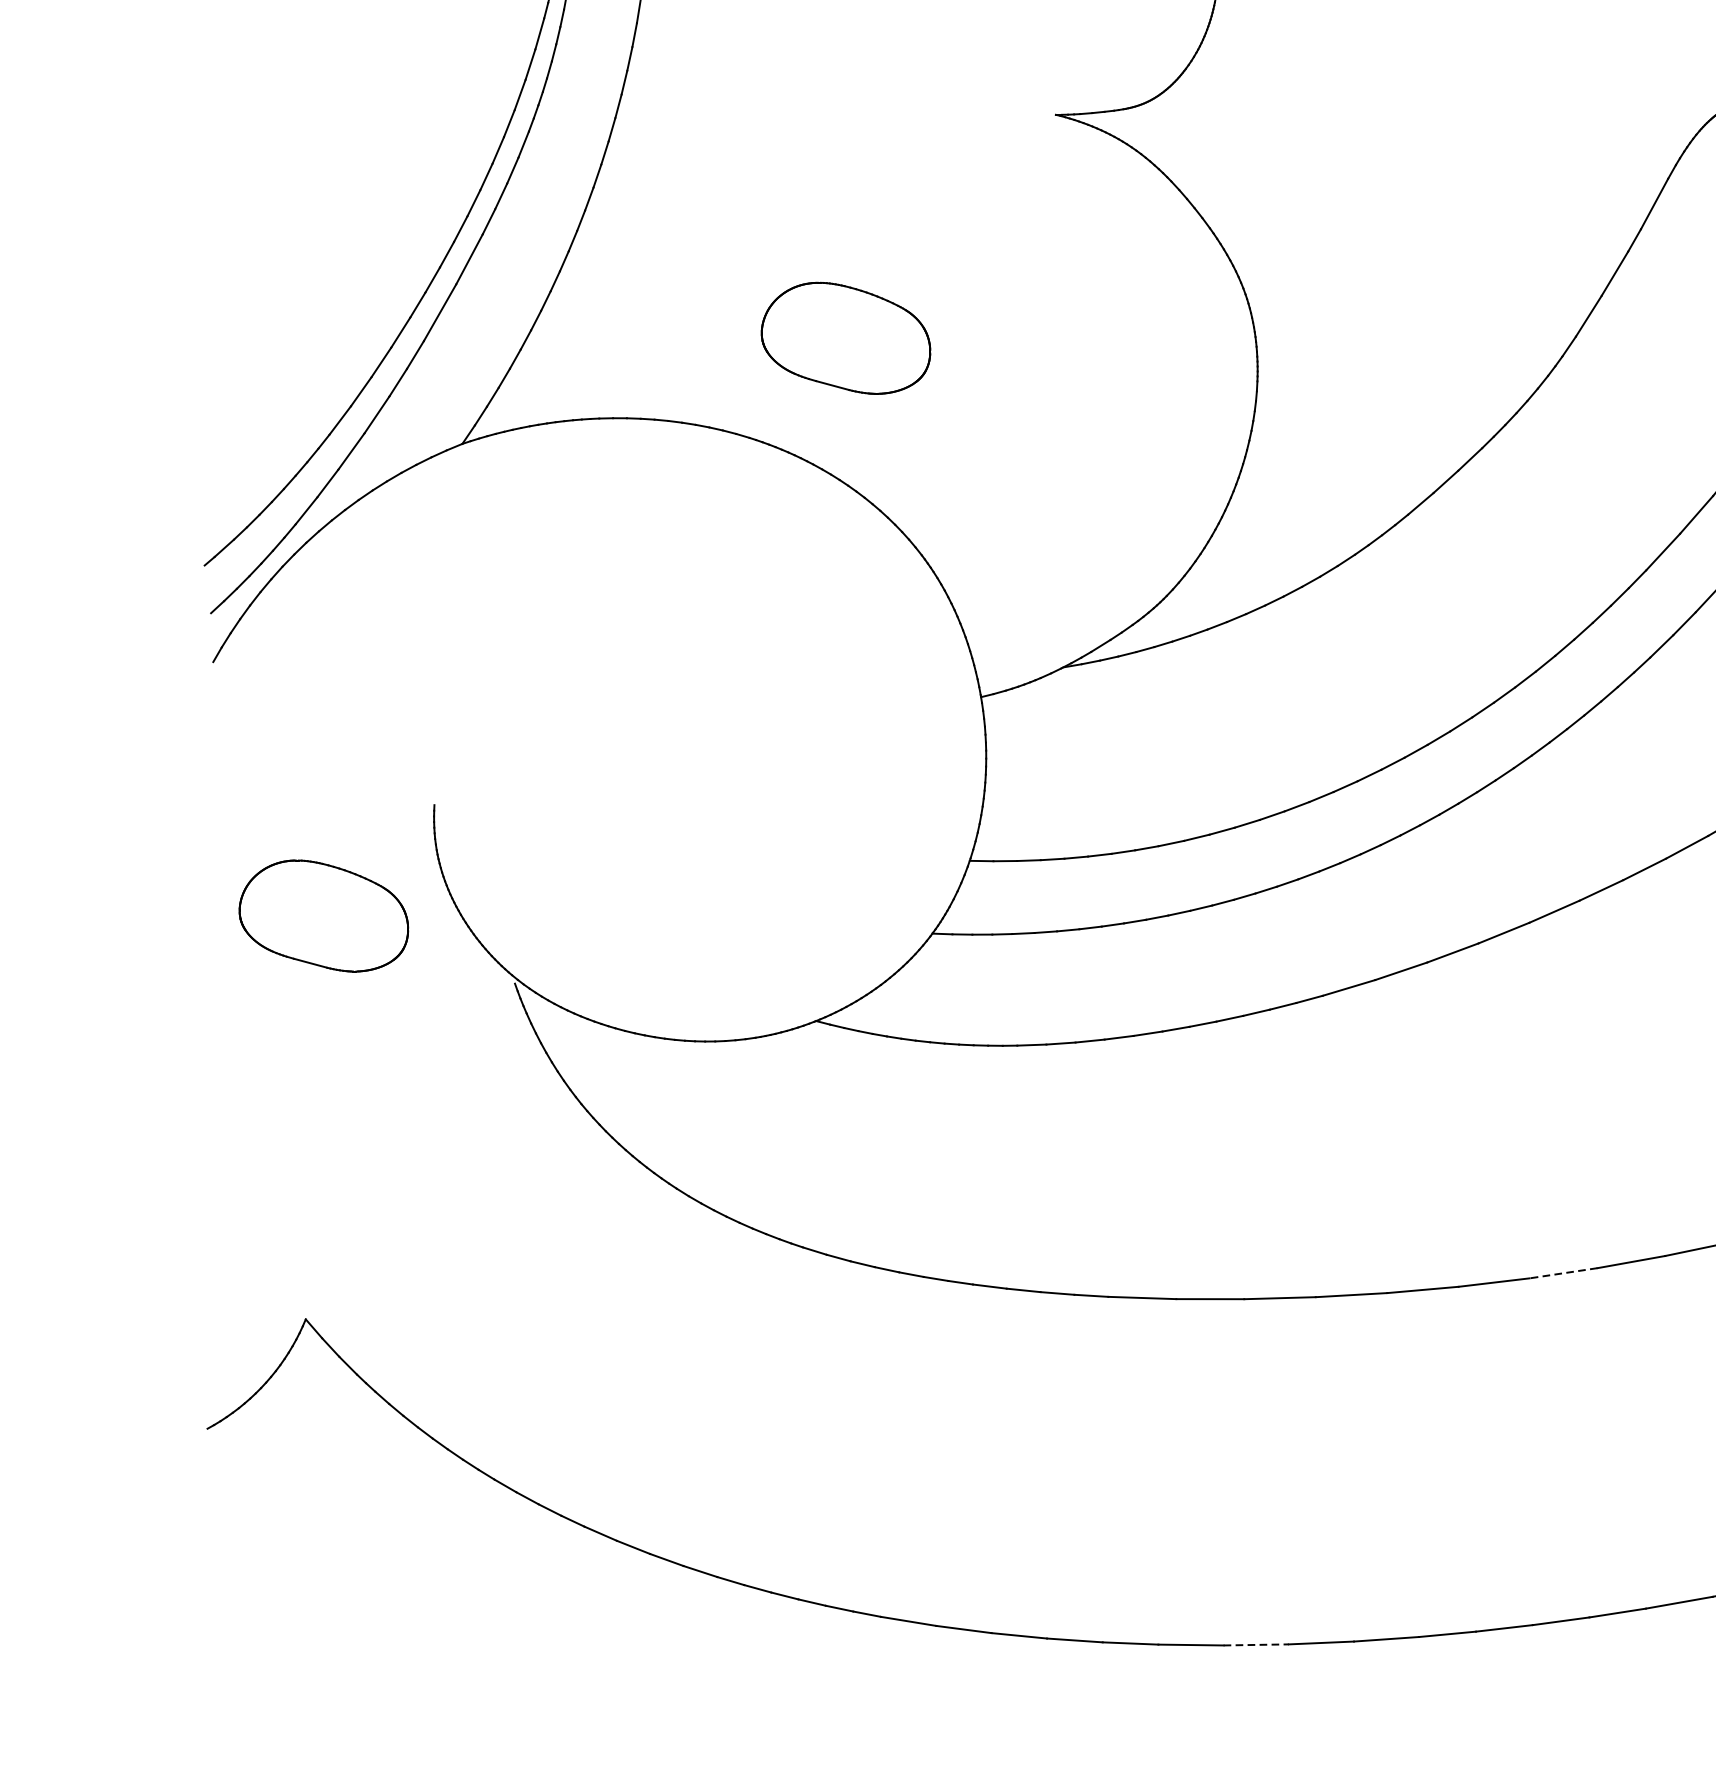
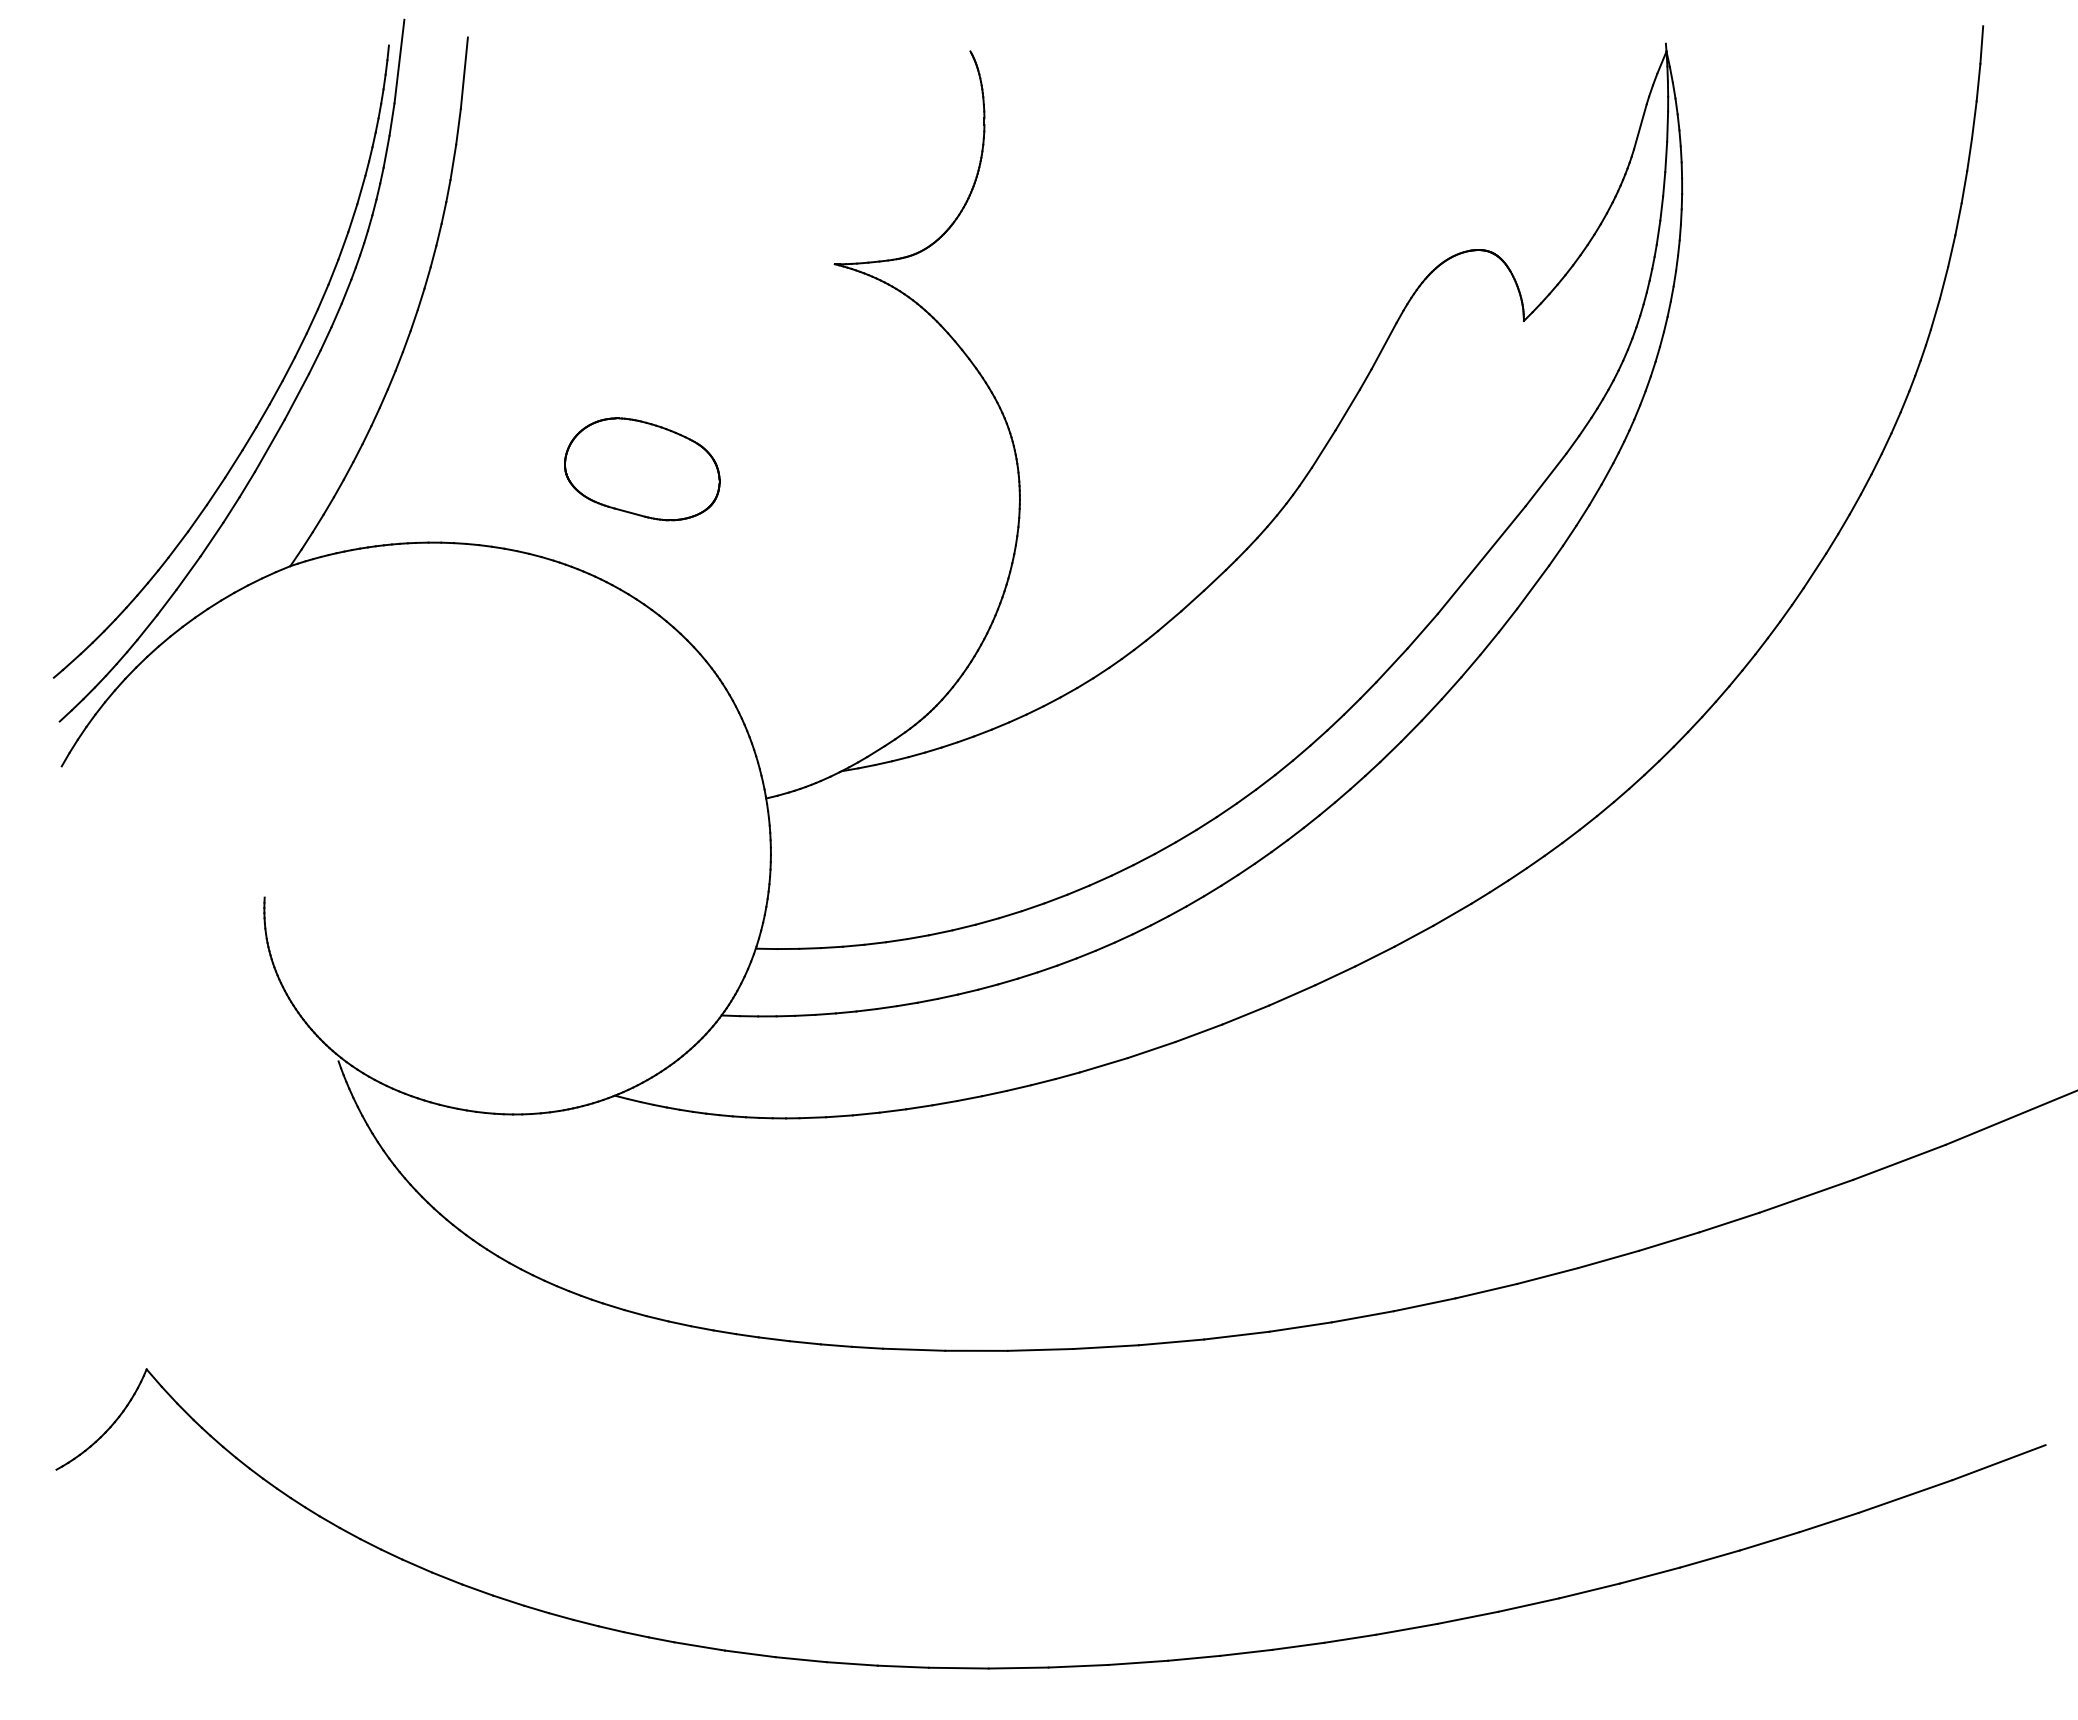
part: (324, 916) -> (163, 999), removed
line: (1563, 1273) -> (1300, 1327), dashed -> solid
line: (1256, 1645) -> (1018, 1668), dashed -> solid

